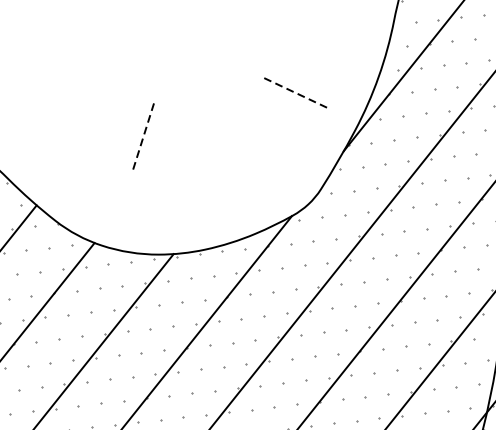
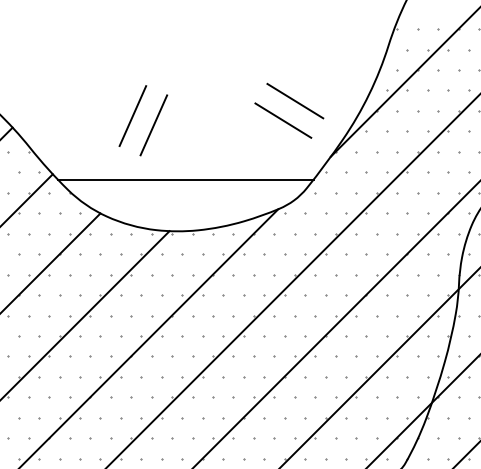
line: (297, 94) -> (295, 101), dashed -> solid
line: (286, 116) -> (283, 120), added
line: (118, 131) -> (132, 116), added
line: (142, 138) -> (153, 125), dashed -> solid
line: (184, 194) -> (185, 179), added

